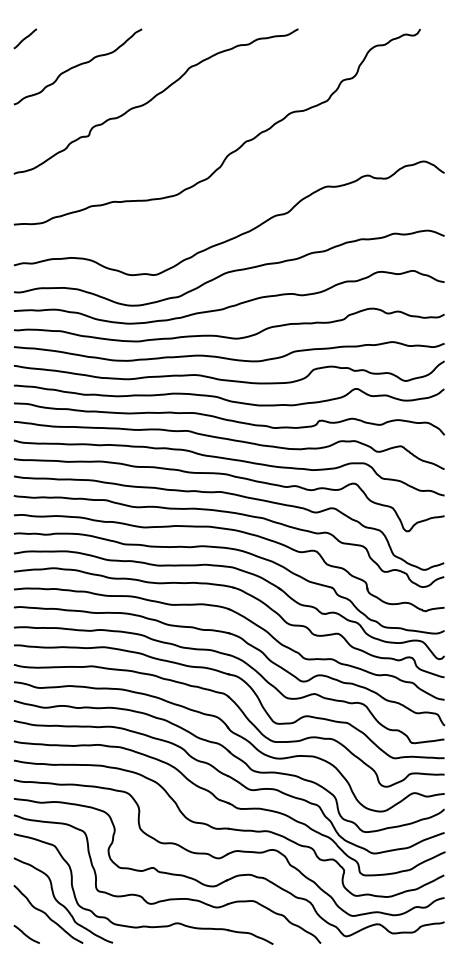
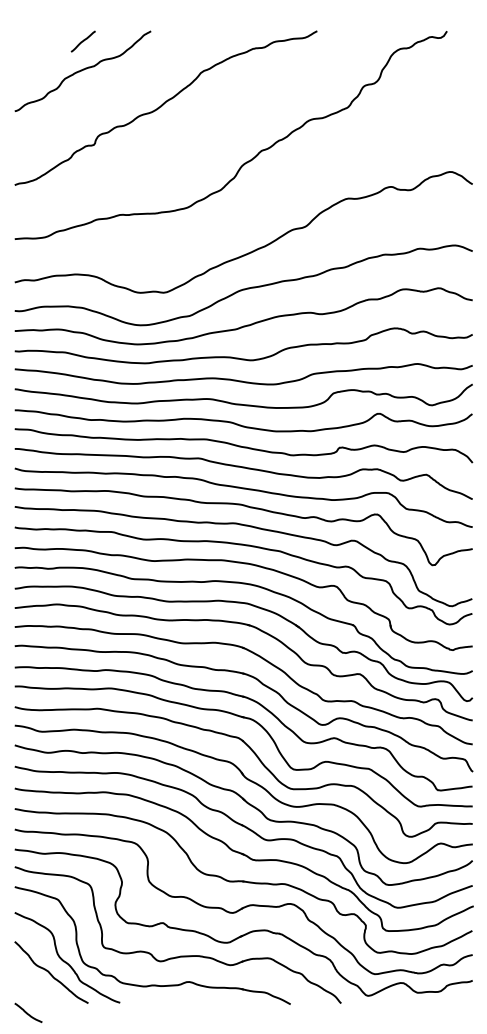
line: (25, 38) -> (83, 41), moved
curve: (25, 933) -> (27, 1011), moved

